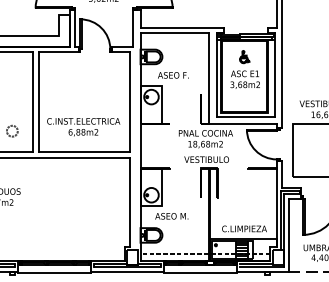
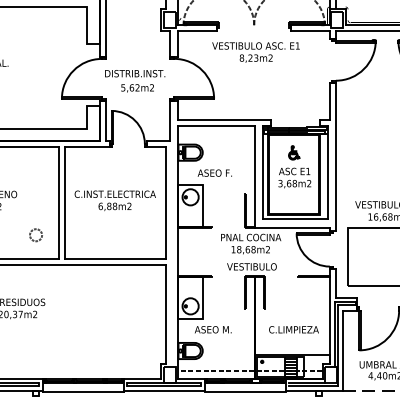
text: (82, 126) -> (114, 200), moved
text: (244, 228) -> (293, 329), moved

